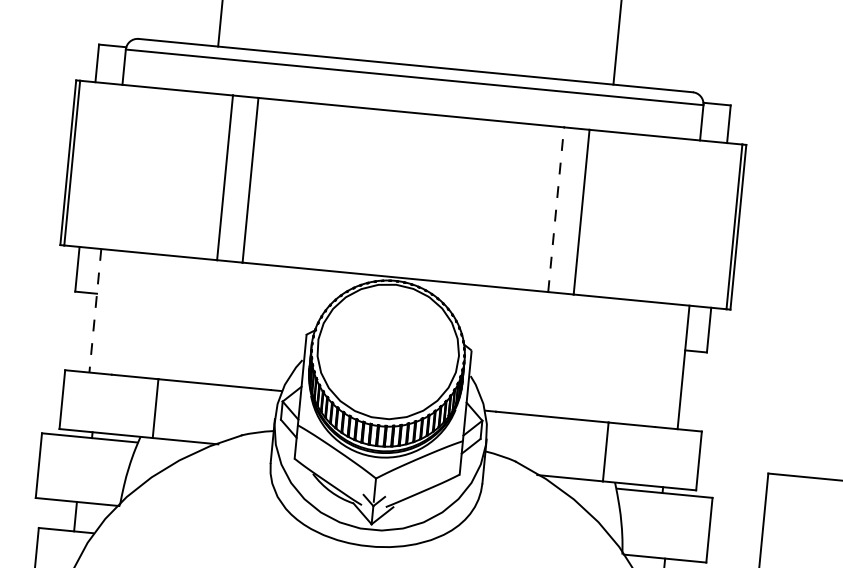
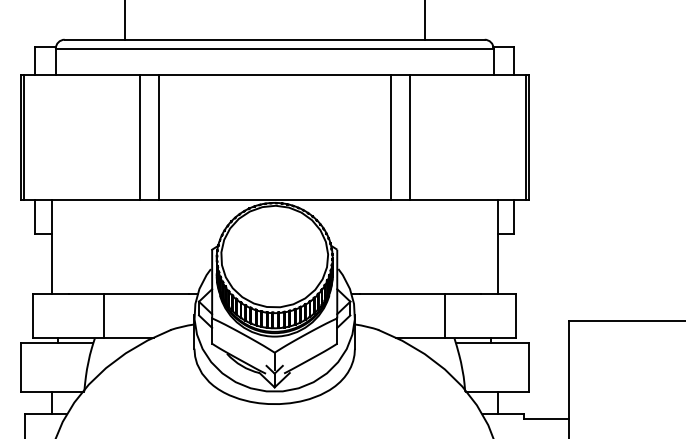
line: (556, 209) -> (390, 137), dashed -> solid
line: (94, 311) -> (51, 247), dashed -> solid

